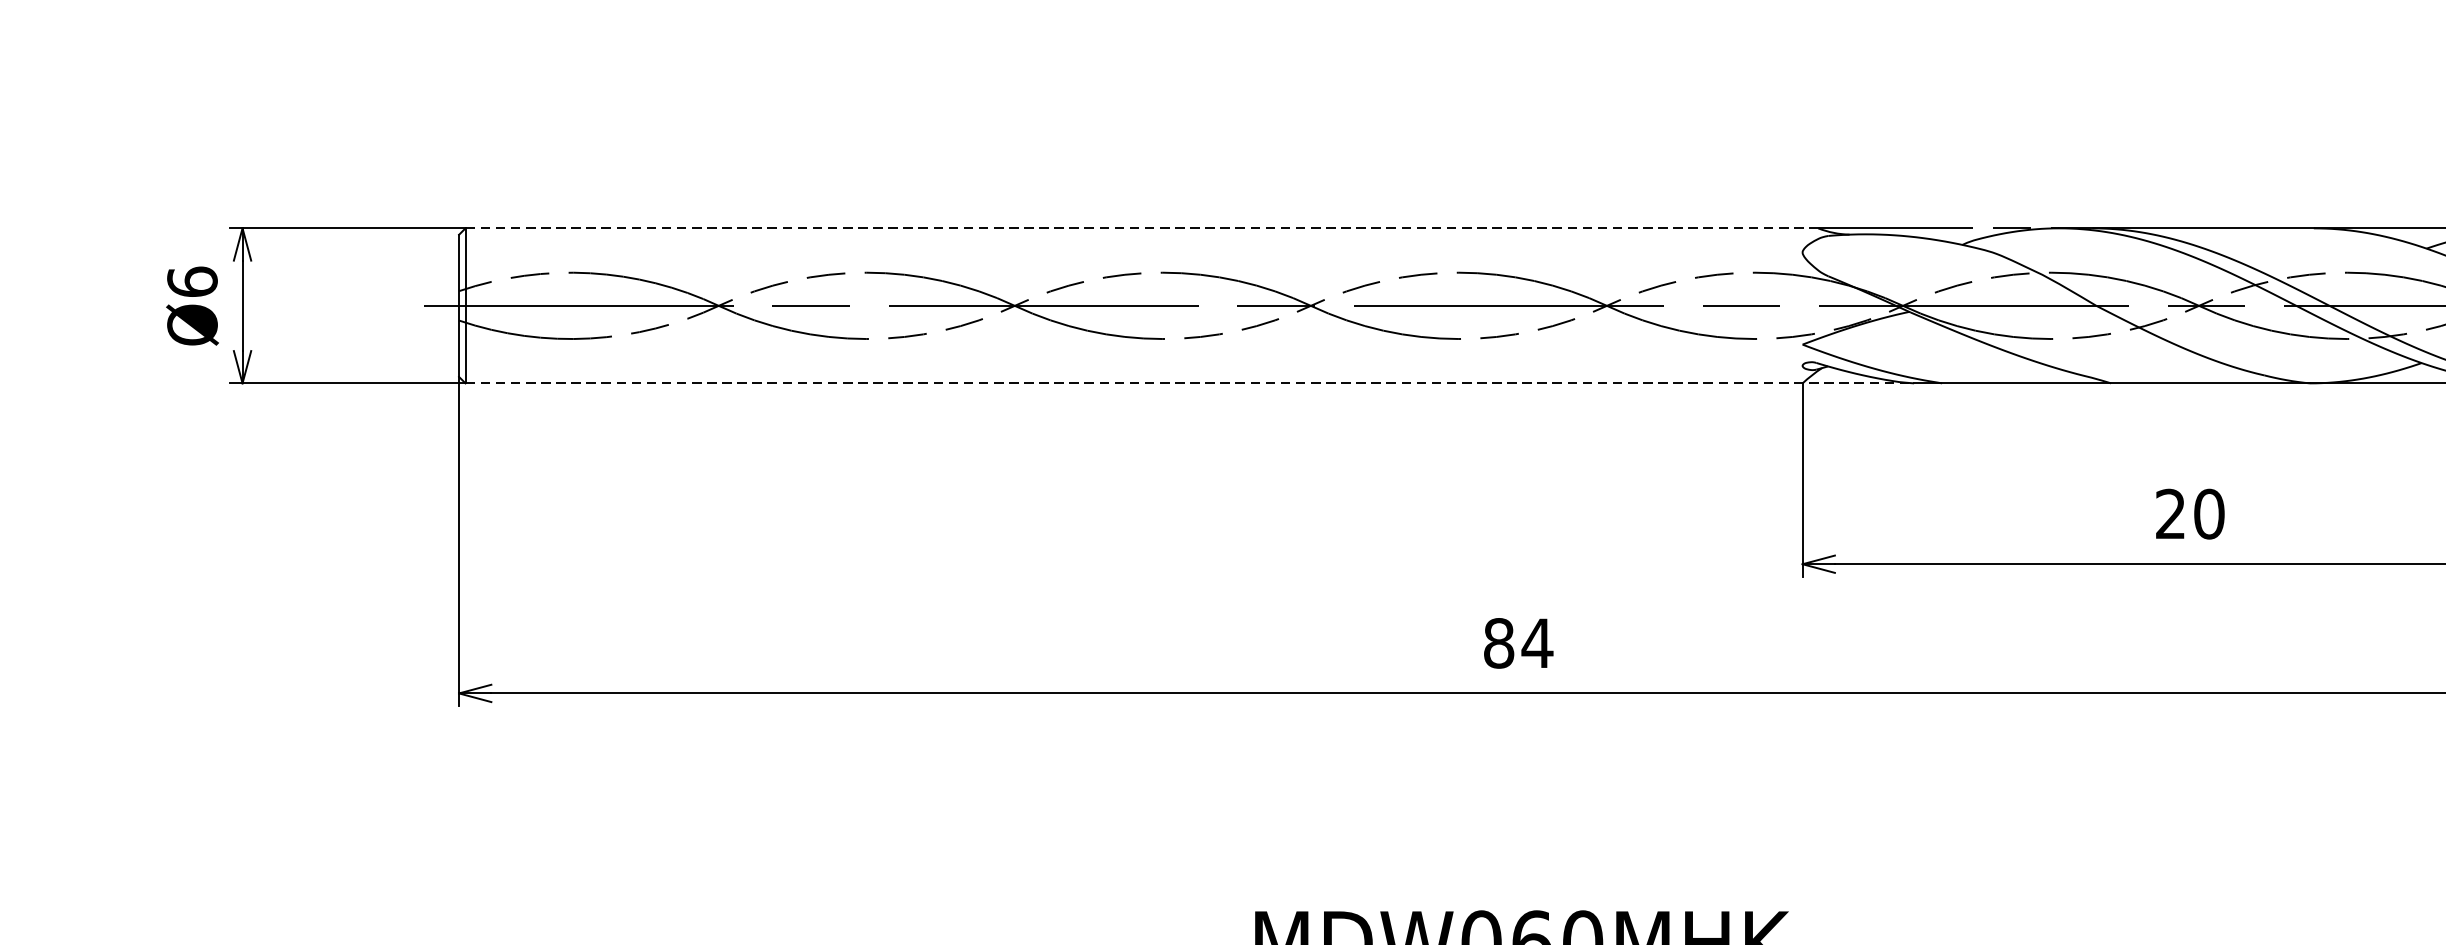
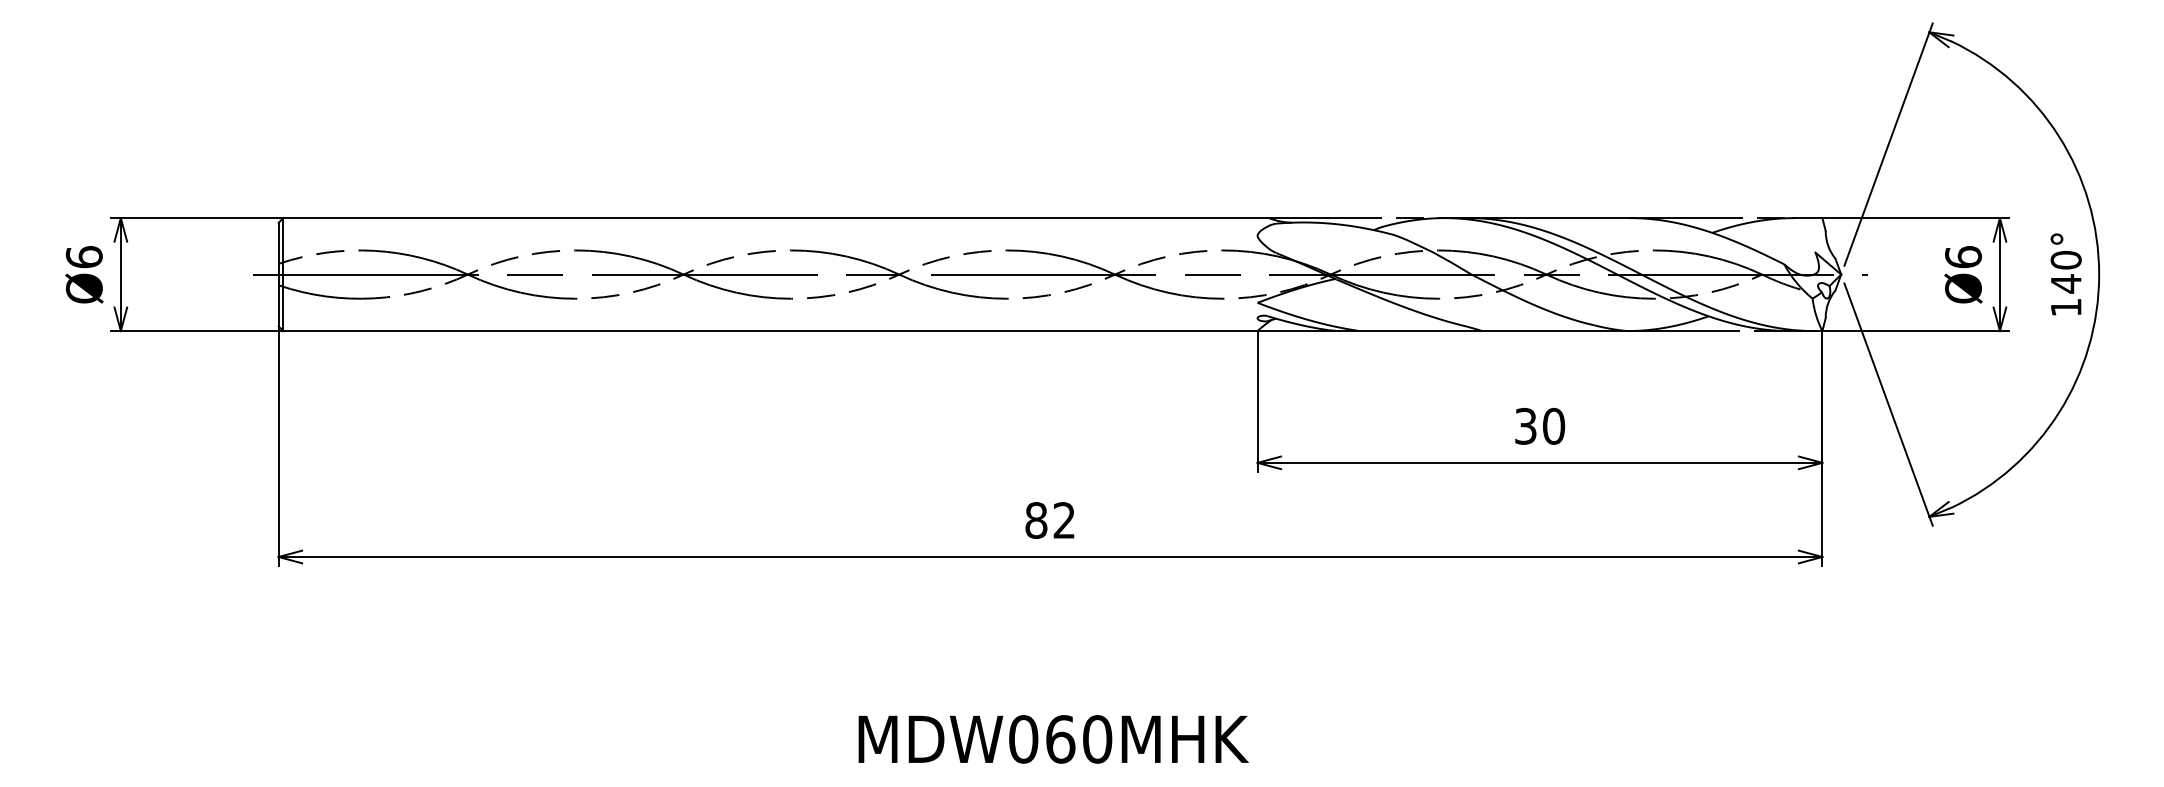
line: (1142, 228) -> (776, 218), dashed -> solid
line: (1190, 383) -> (811, 331), dashed -> solid
text: (2170, 514) -> (1525, 426), 20 -> 30
text: (1537, 643) -> (1064, 520), 84 -> 82

